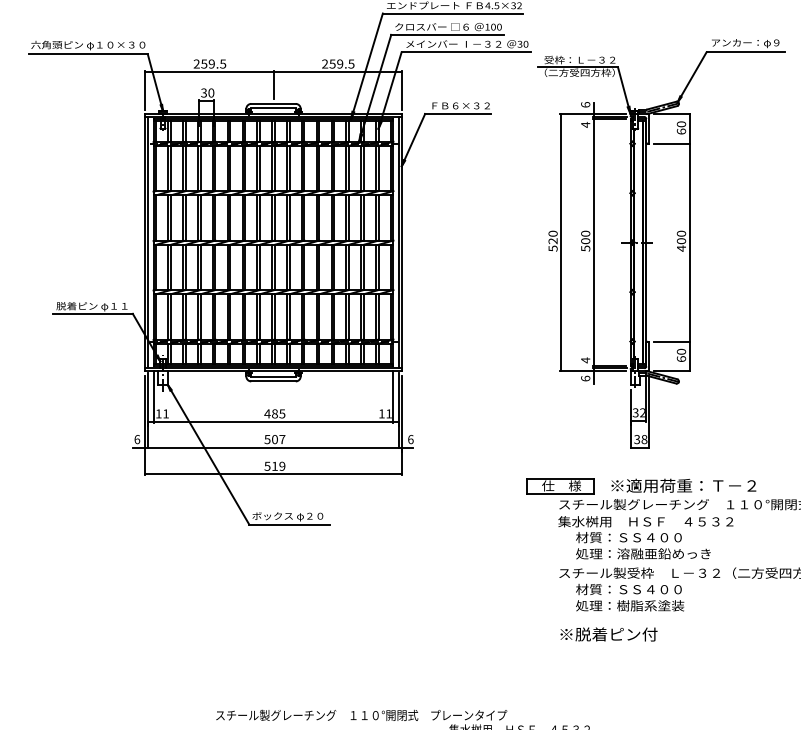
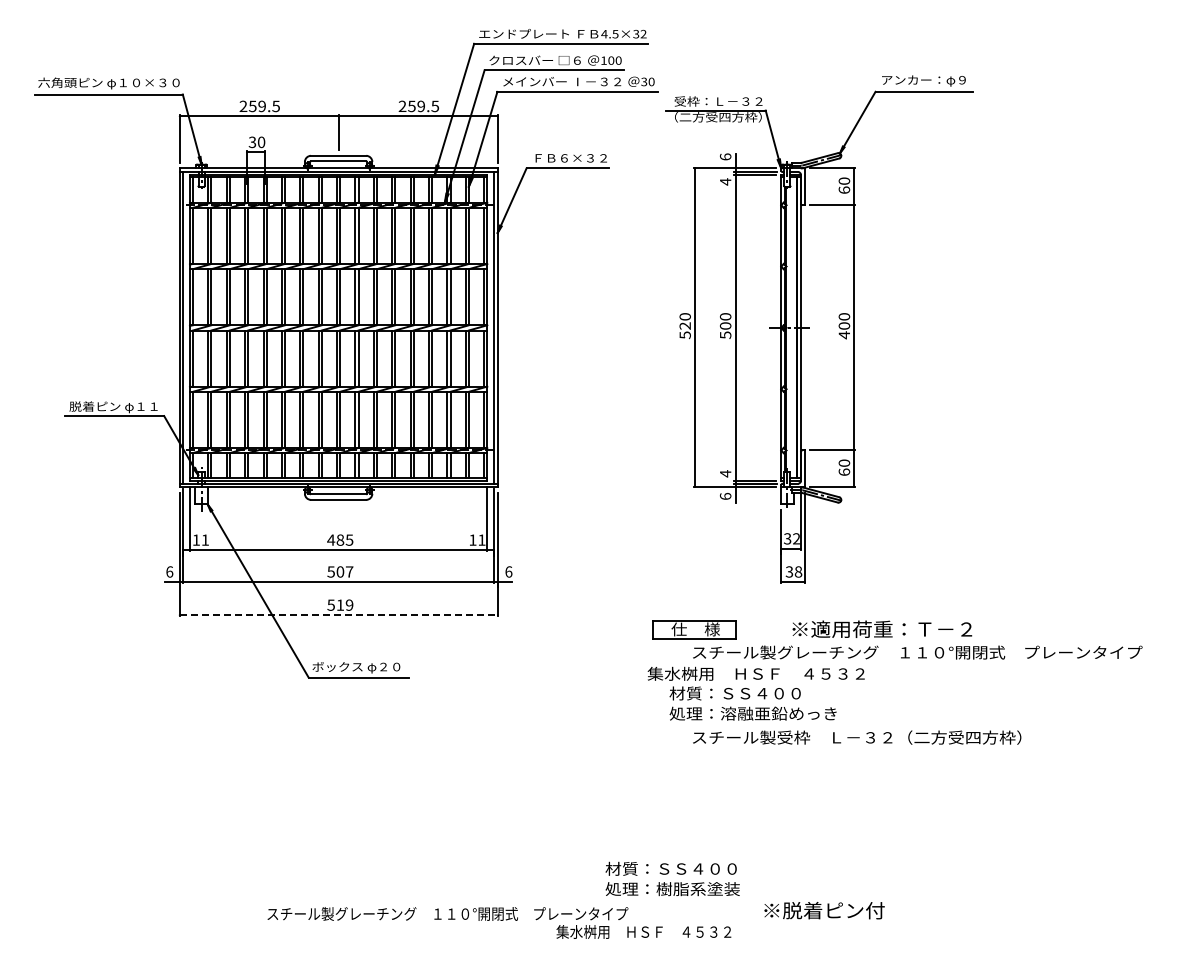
line: (274, 474) -> (339, 615), solid -> dashed
text: (683, 485) -> (882, 628), moved
text: (645, 537) -> (755, 693), moved
text: (629, 597) -> (672, 878), moved
text: (608, 634) -> (824, 910), moved

